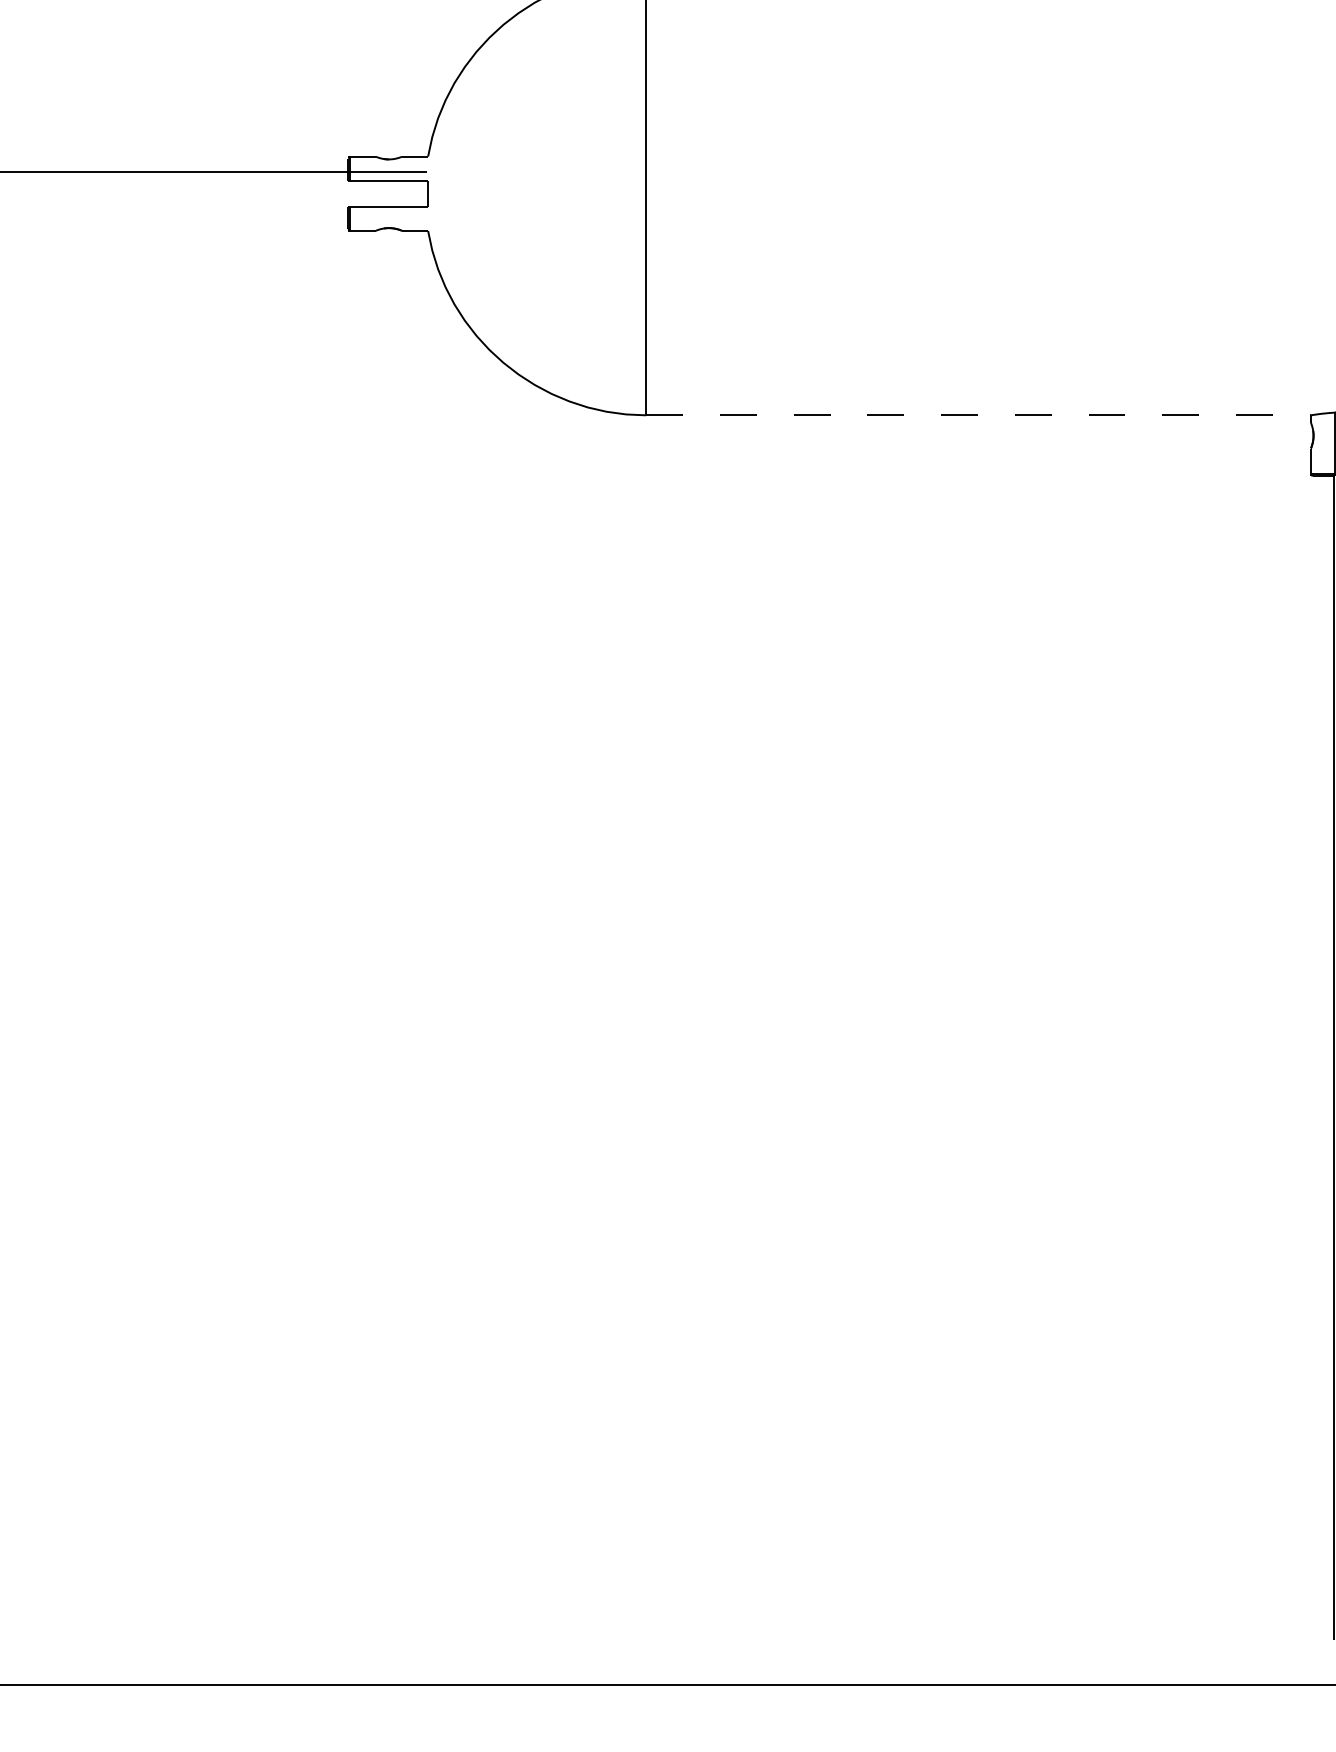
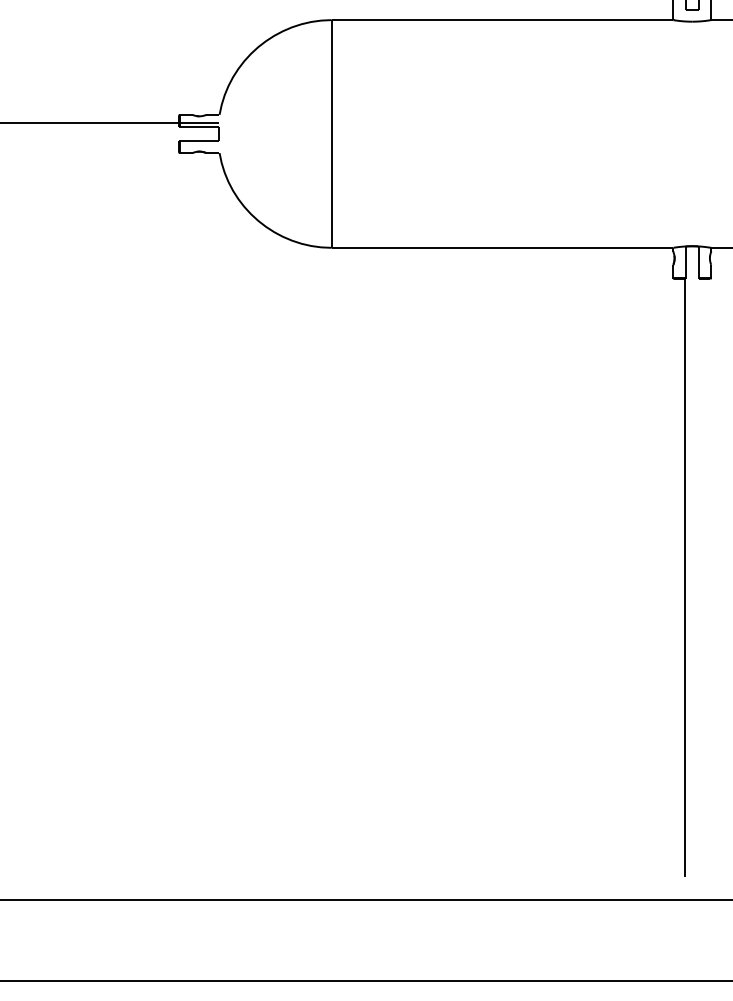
line: (978, 414) -> (502, 247), dashed -> solid

